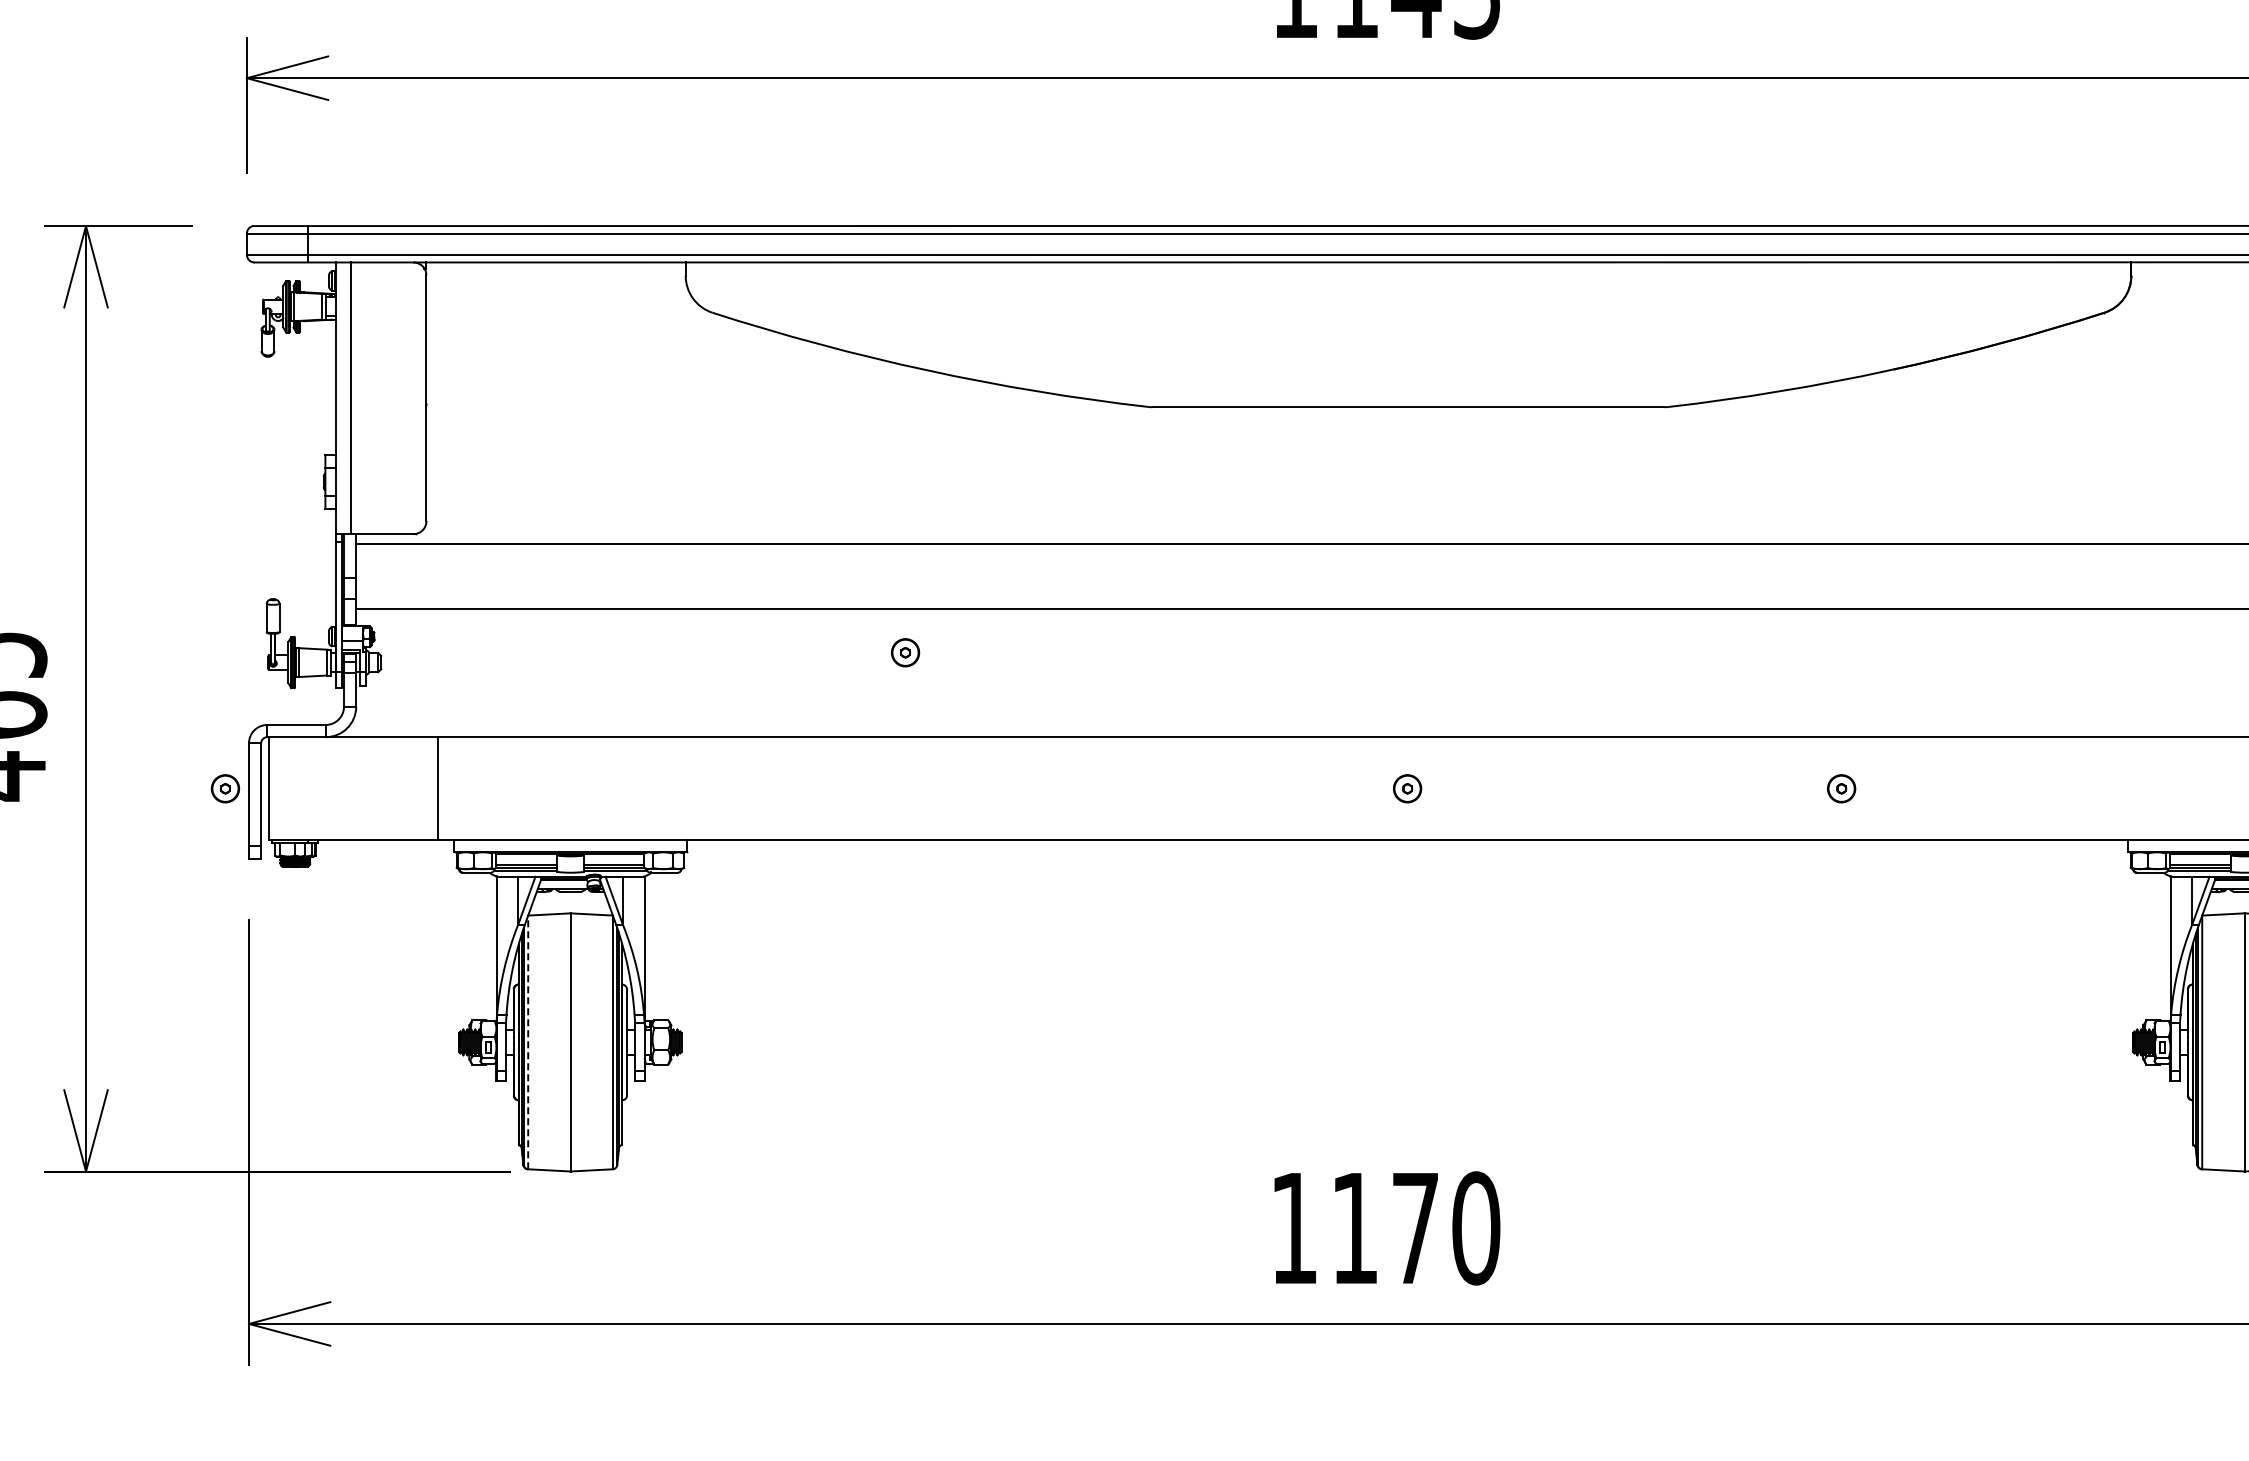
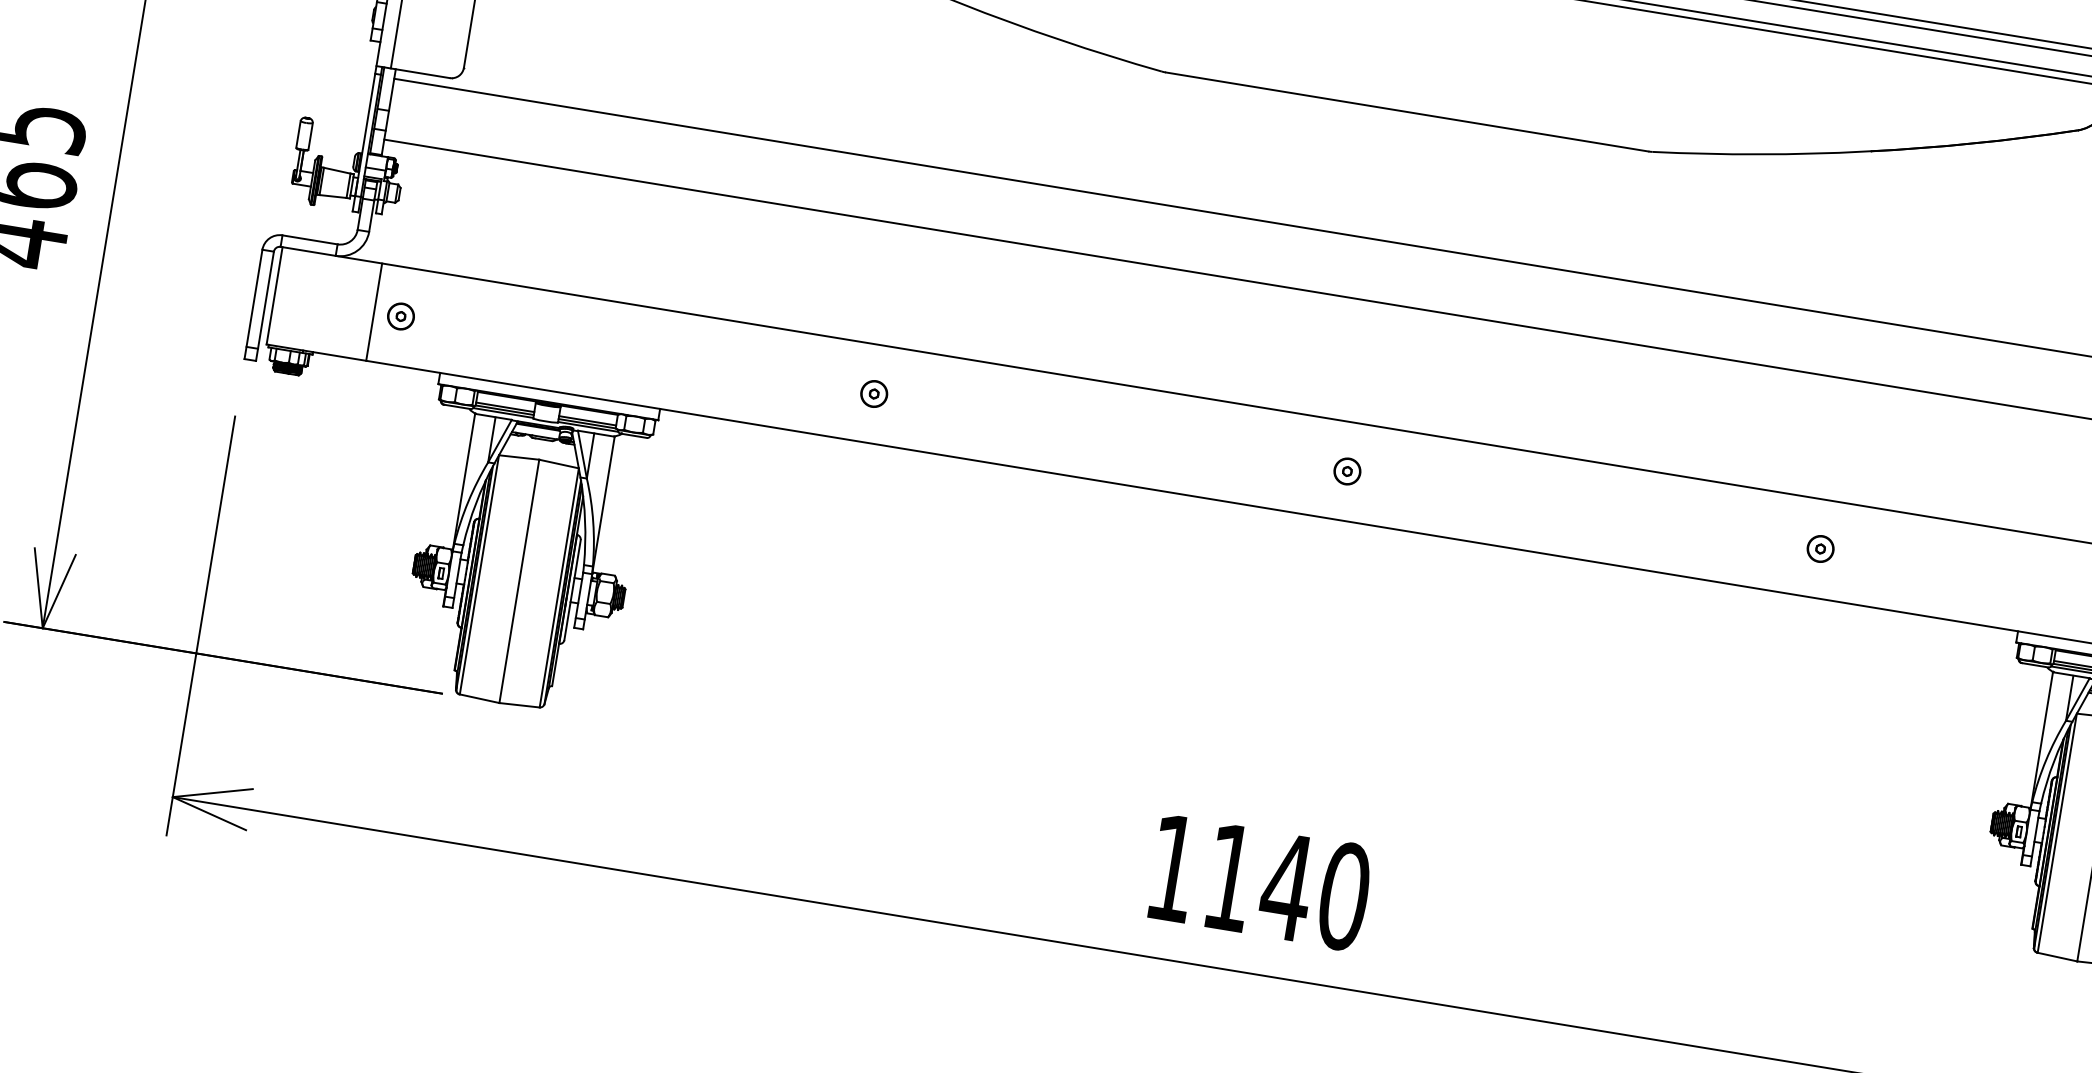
part: (905, 652) -> (874, 393), moved
part: (225, 788) -> (401, 316), moved
line: (438, 788) -> (374, 311), moved
part: (1841, 788) -> (1820, 548), moved
line: (528, 1042) -> (479, 574), dashed -> solid
text: (1415, 1228) -> (1287, 887), 1170 -> 1140

